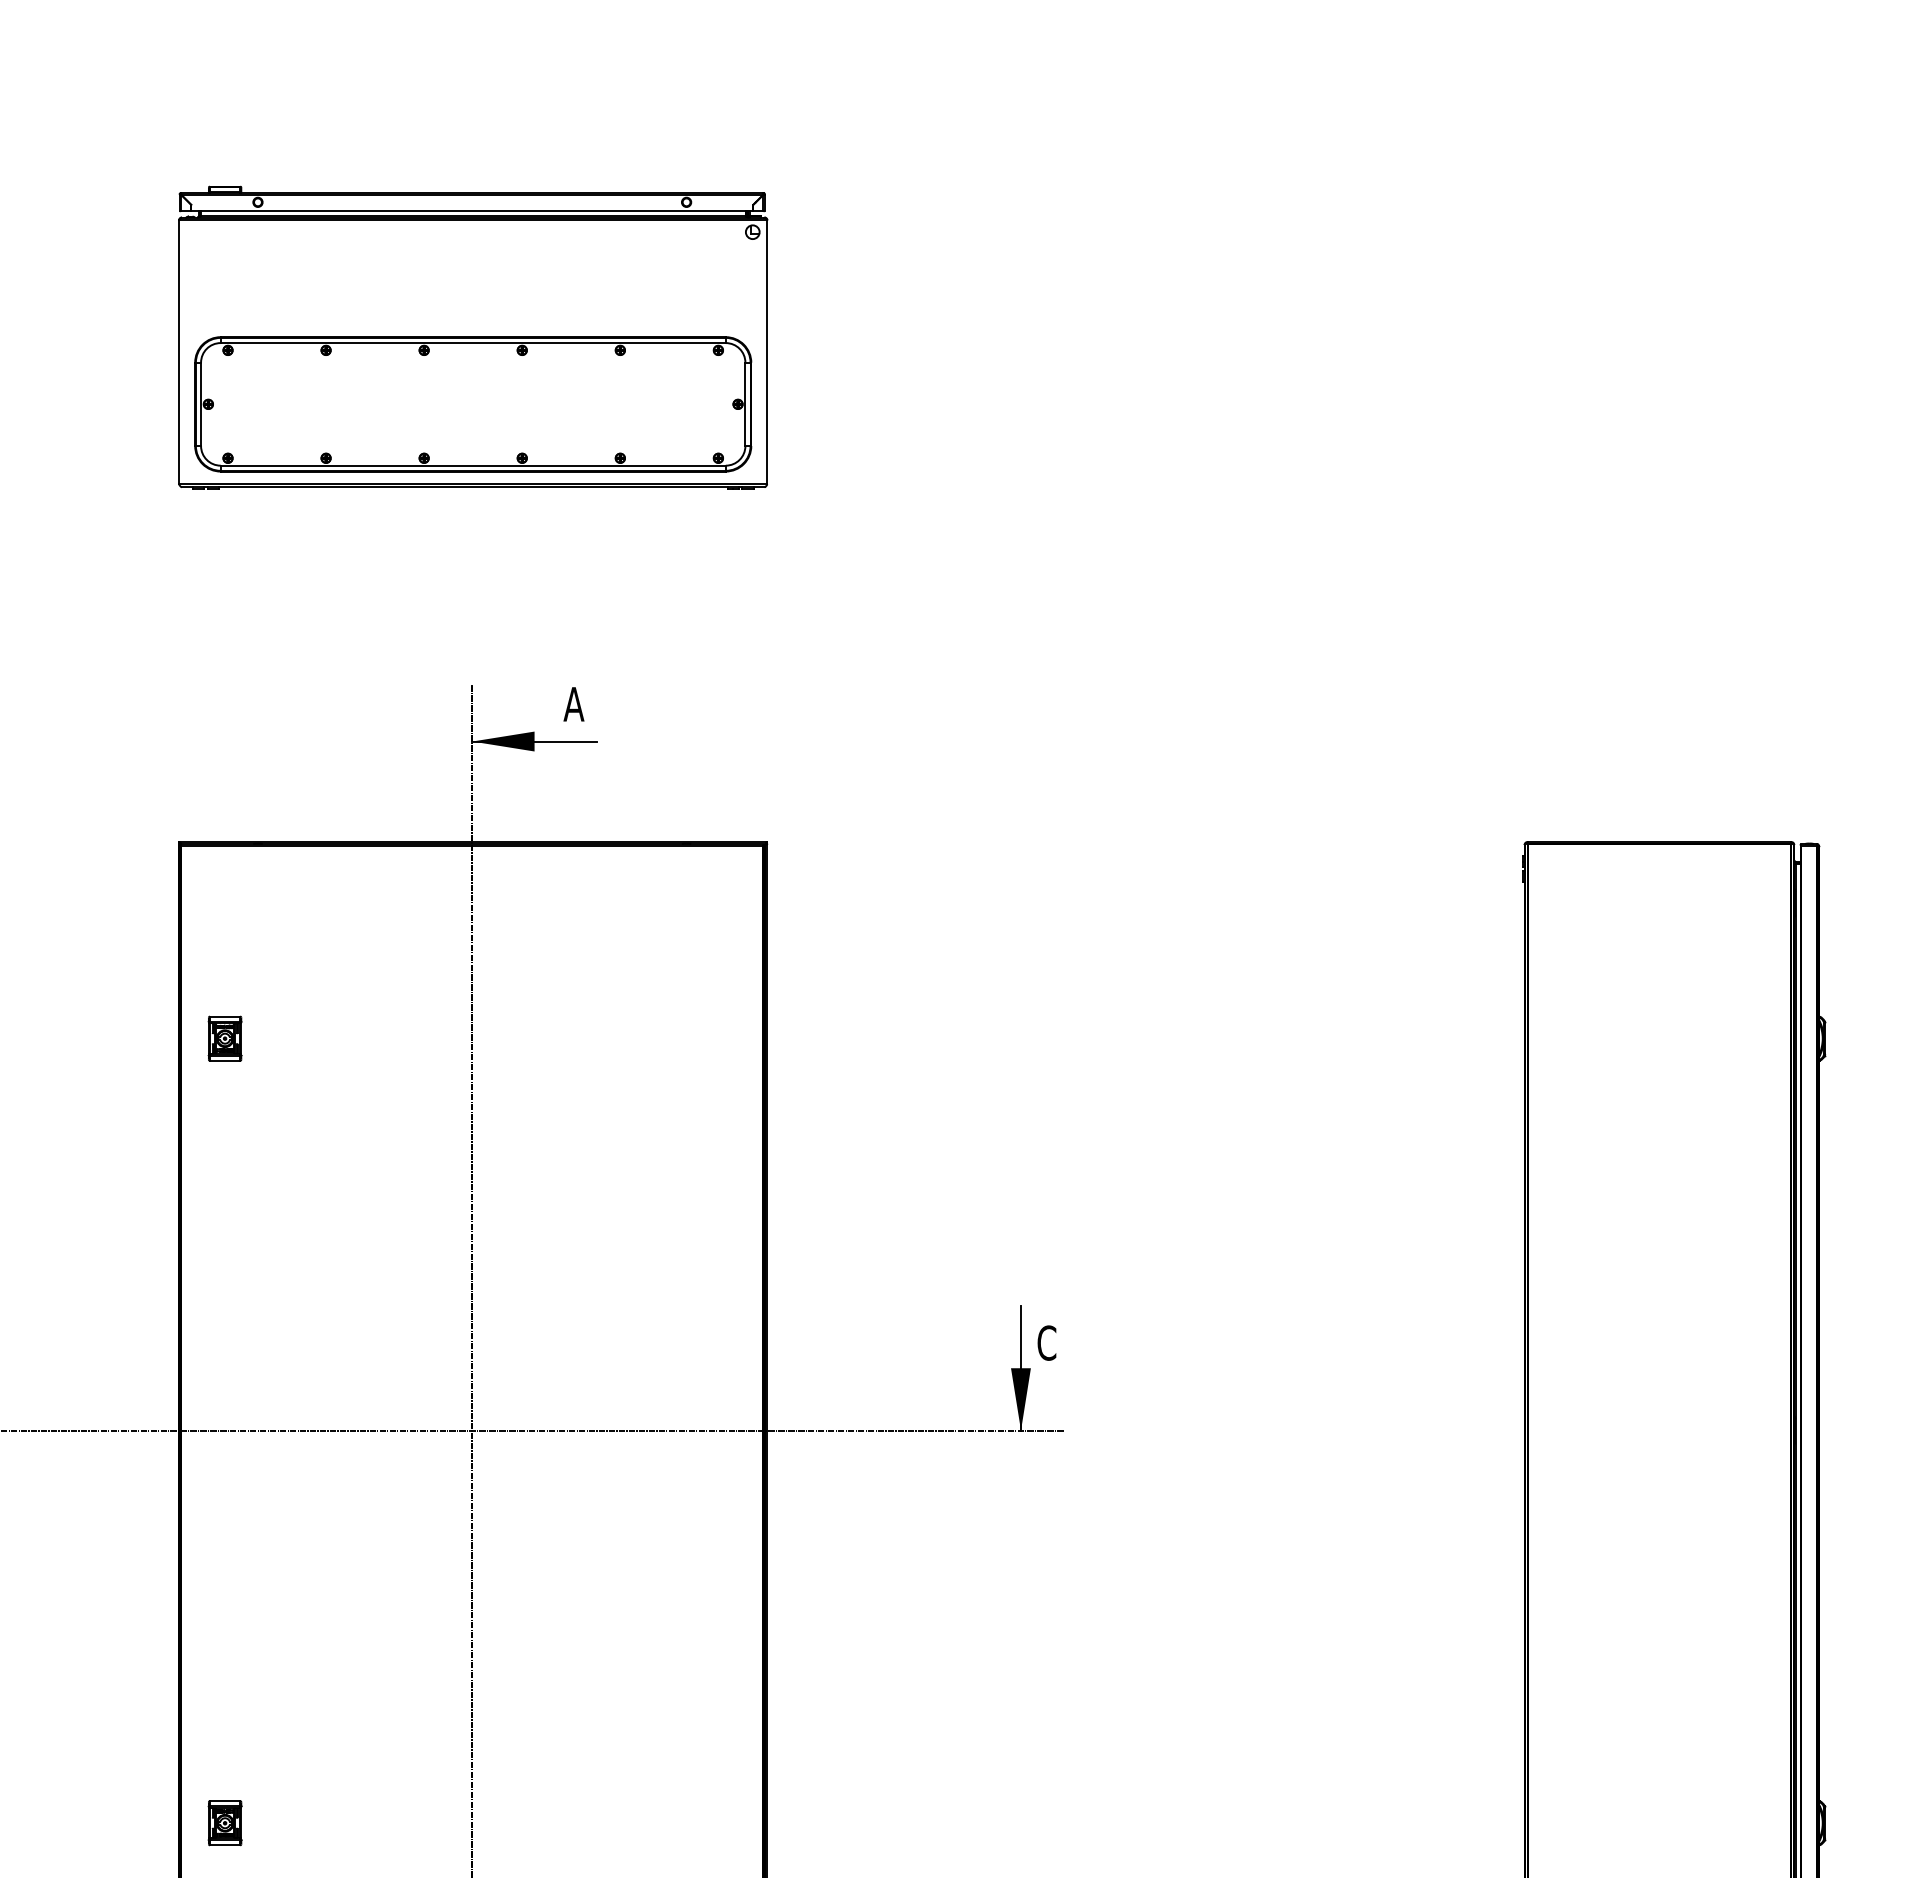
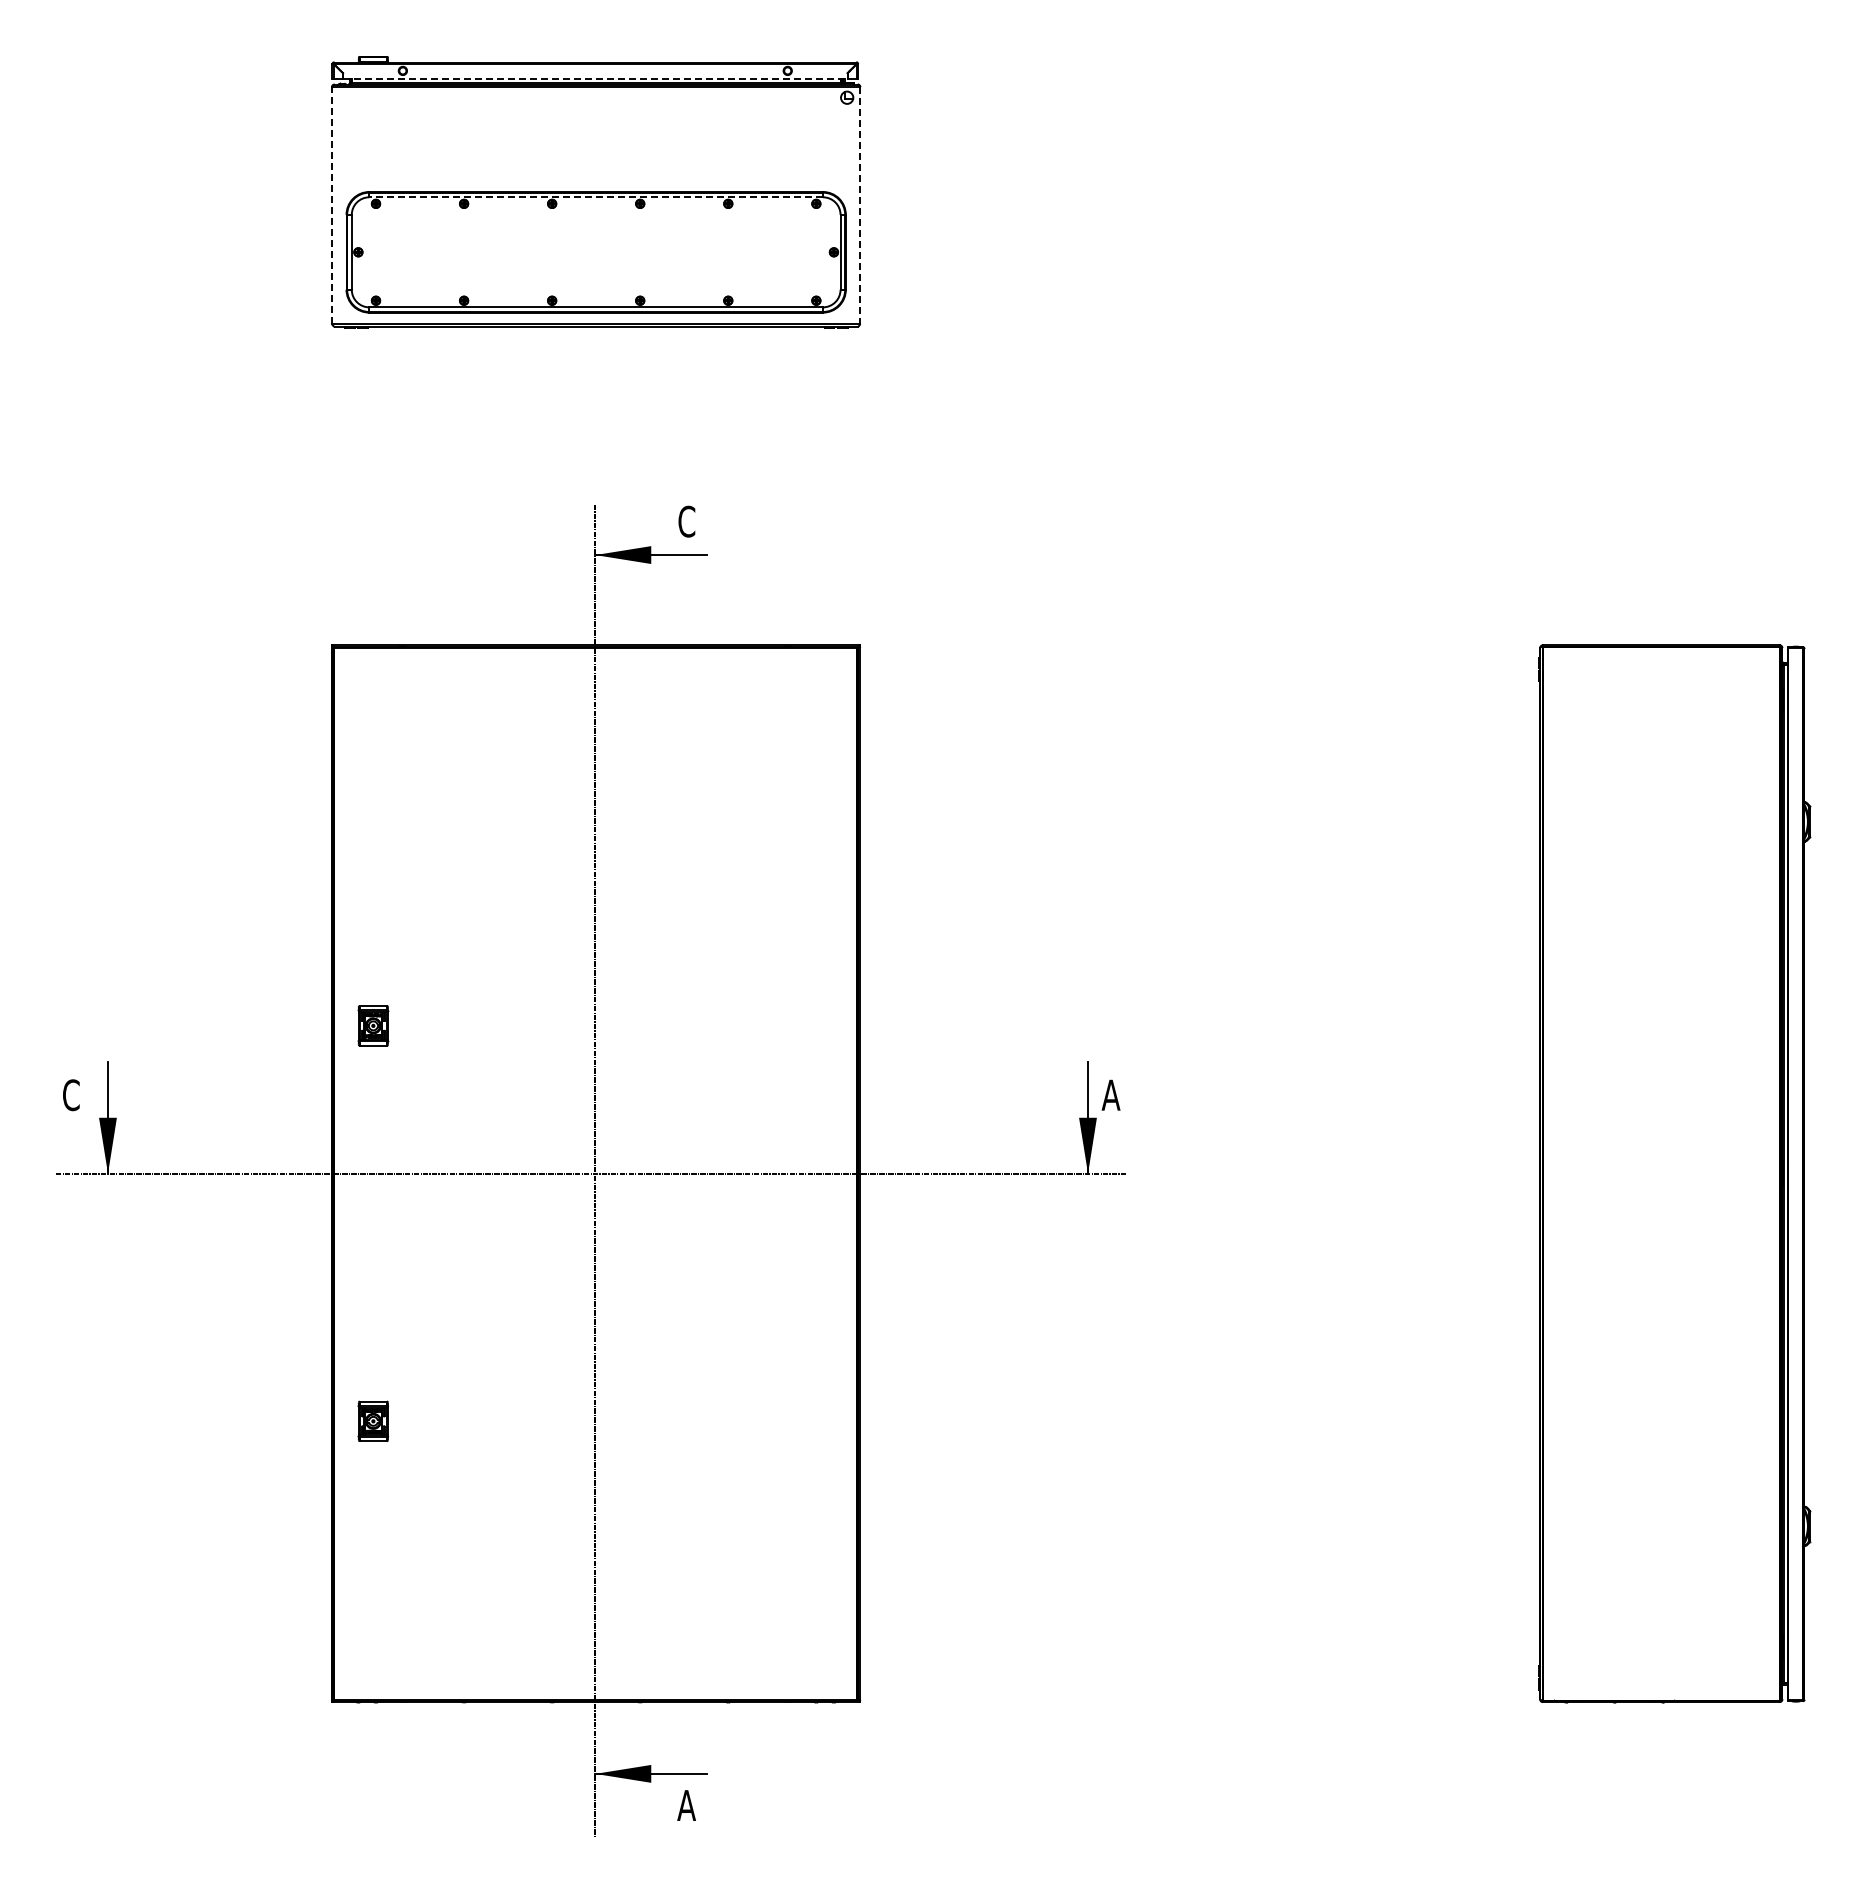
line: (472, 210) -> (595, 78), solid -> dashed
line: (473, 343) -> (596, 197), solid -> dashed
line: (178, 352) -> (331, 205), solid -> dashed
line: (767, 353) -> (860, 206), solid -> dashed
text: (573, 704) -> (686, 521), A -> C
part: (225, 1038) -> (373, 1025), moved
text: (1046, 1343) -> (1110, 1095), C -> A
part: (225, 1822) -> (373, 1420), moved

